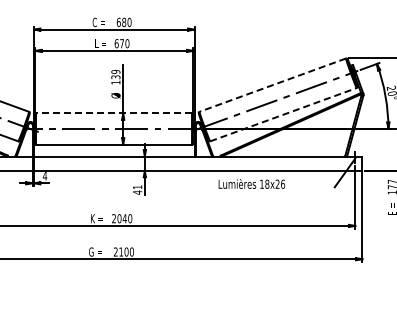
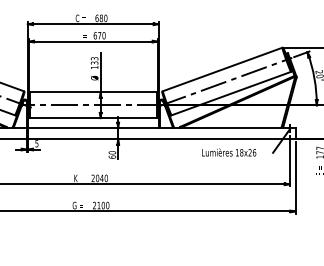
text: (115, 71) -> (94, 58), 139 -> 133
line: (272, 85) -> (222, 69), dashed -> solid
line: (114, 113) -> (93, 92), dashed -> solid
line: (283, 114) -> (231, 93), dashed -> solid
text: (44, 176) -> (36, 144), 4 -> 5
text: (251, 183) -> (228, 152), moved
text: (137, 189) -> (112, 154), 41 -> 60

